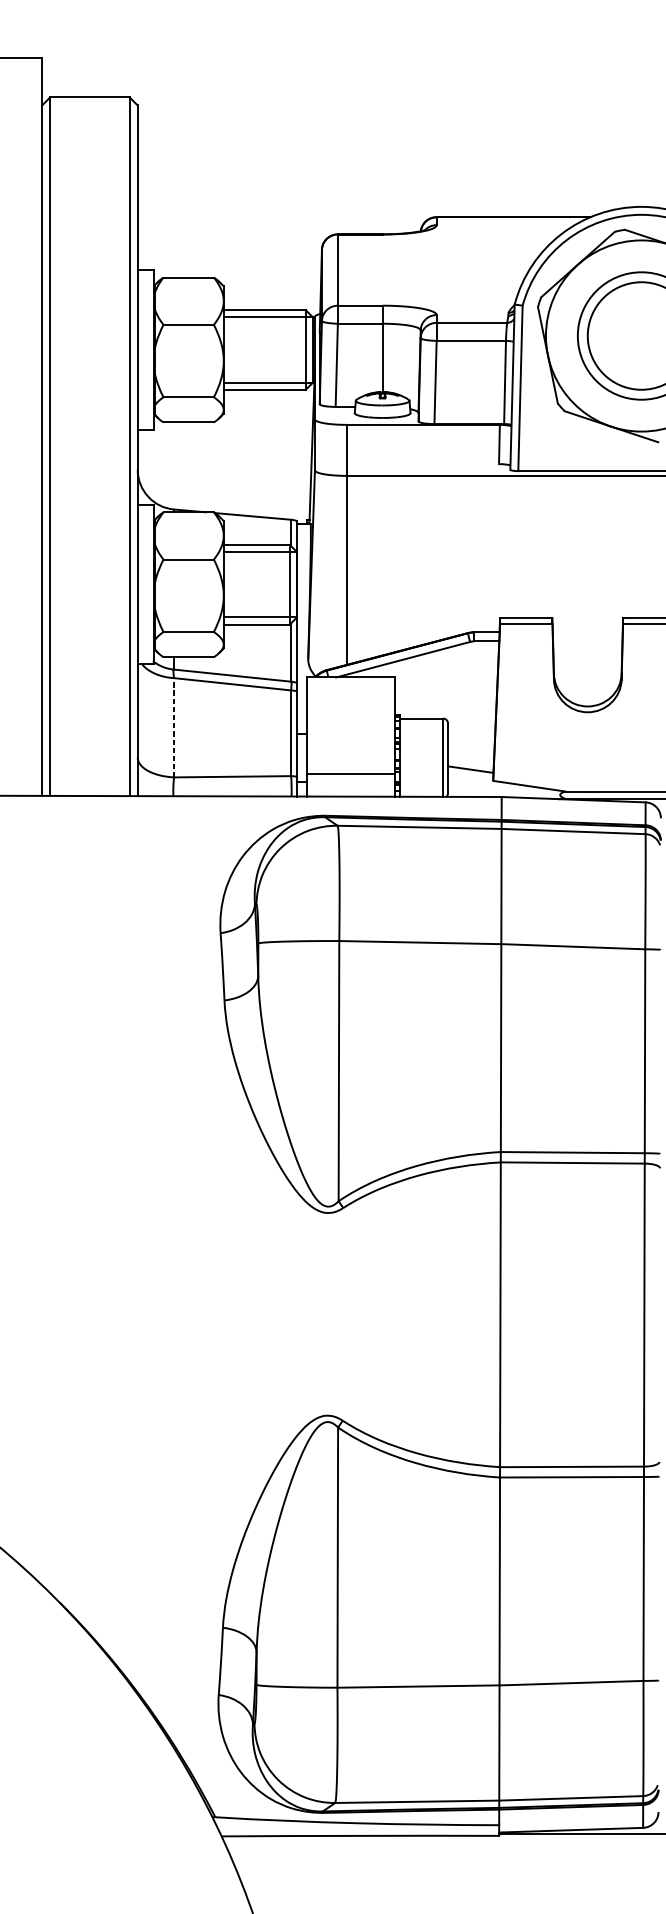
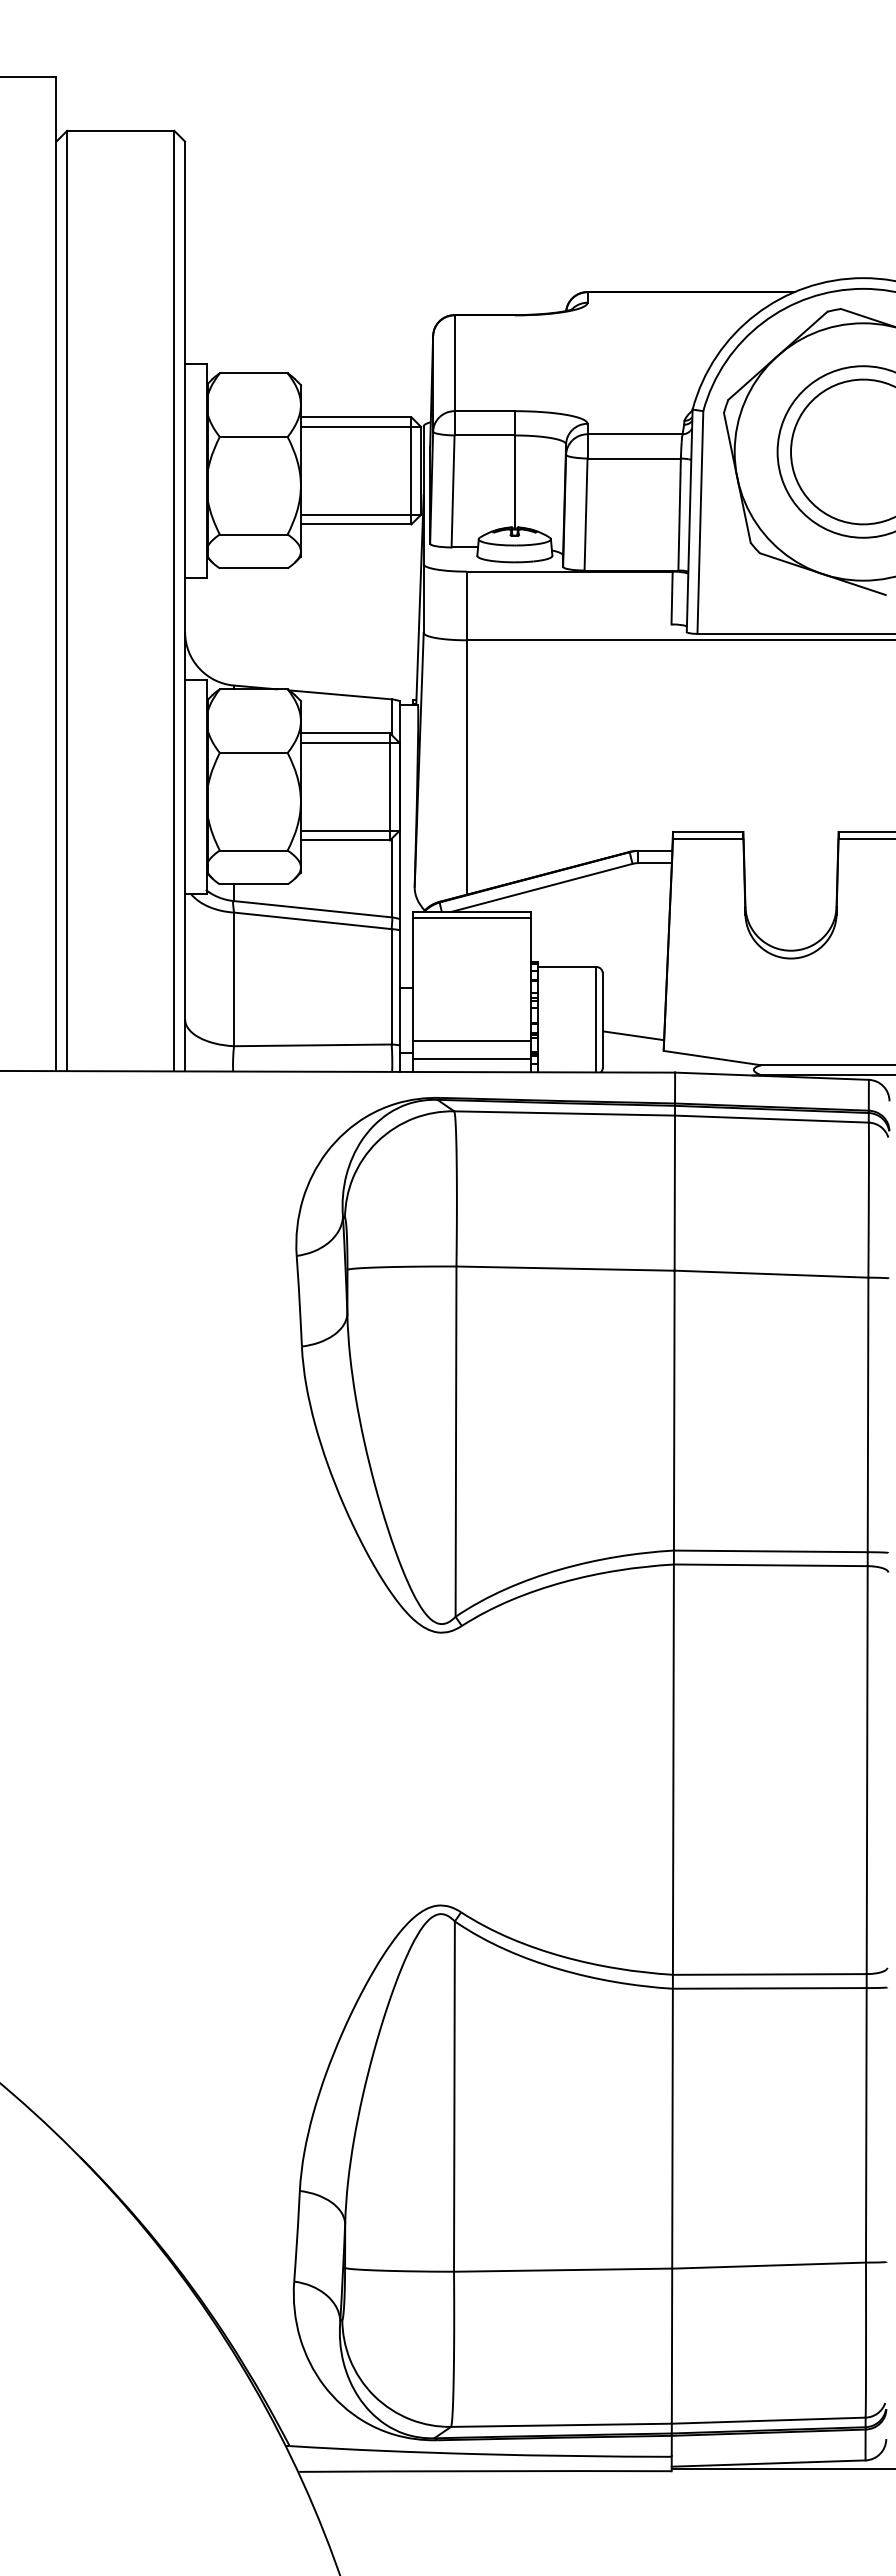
line: (350, 681) -> (471, 917), added
line: (174, 727) -> (234, 979), dashed -> solid
line: (350, 787) -> (471, 1059), added

